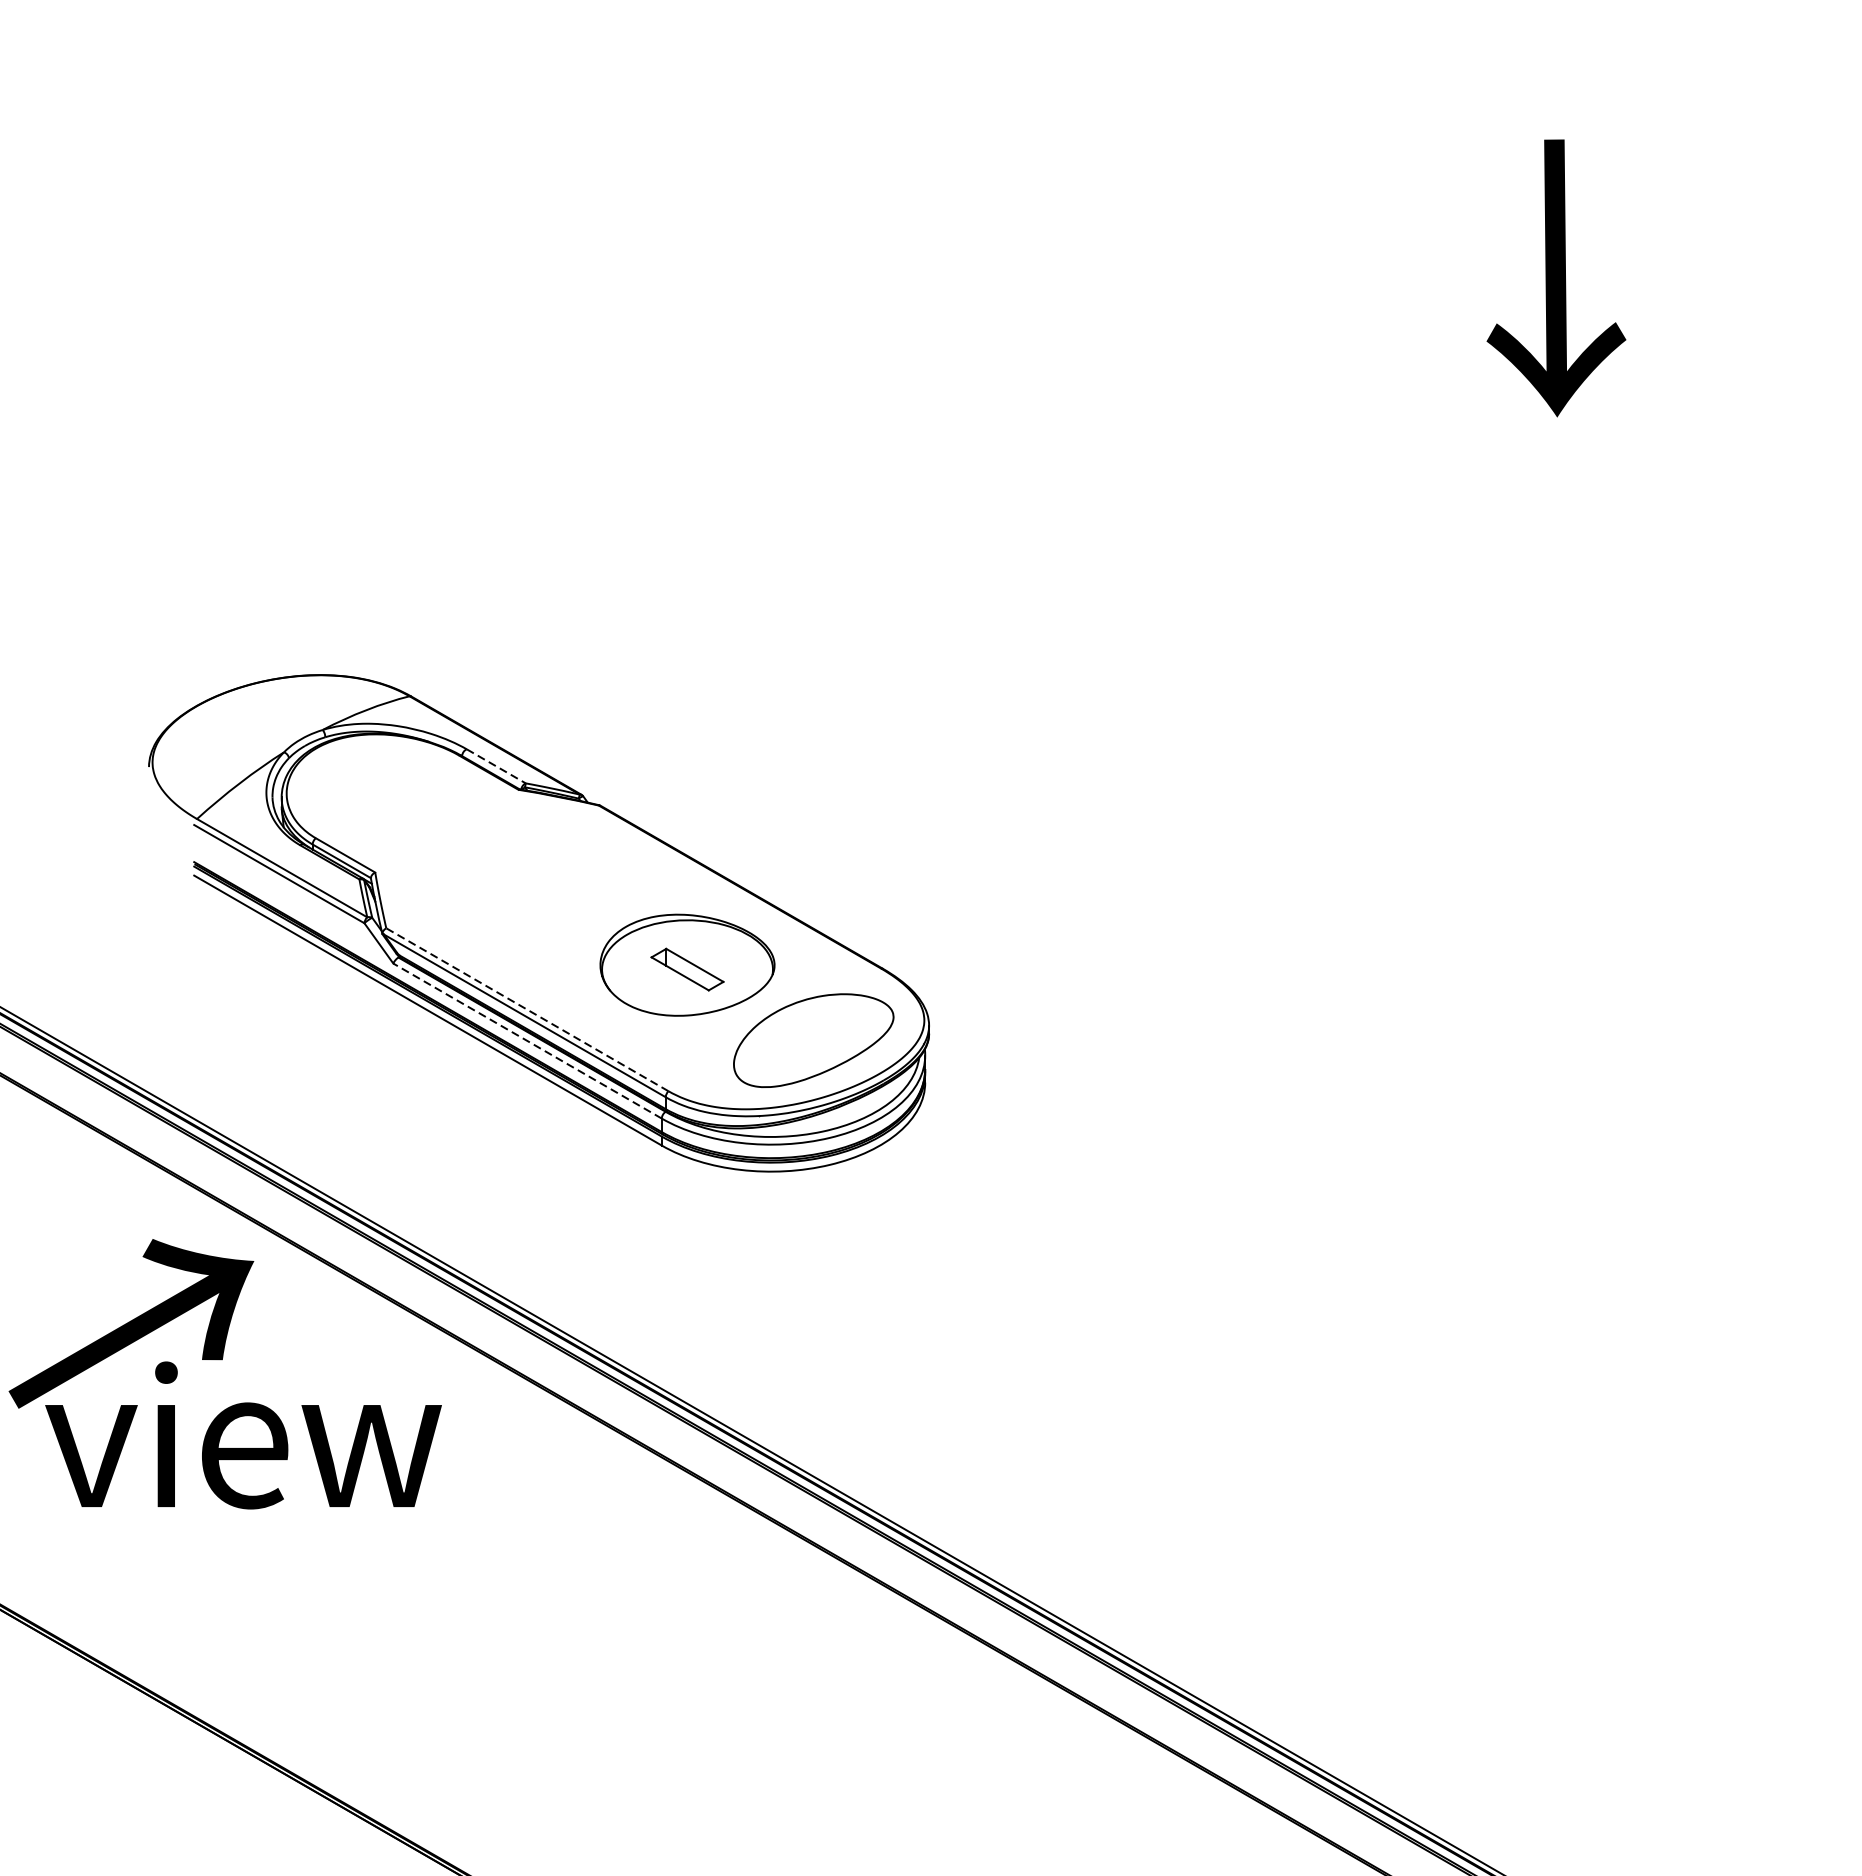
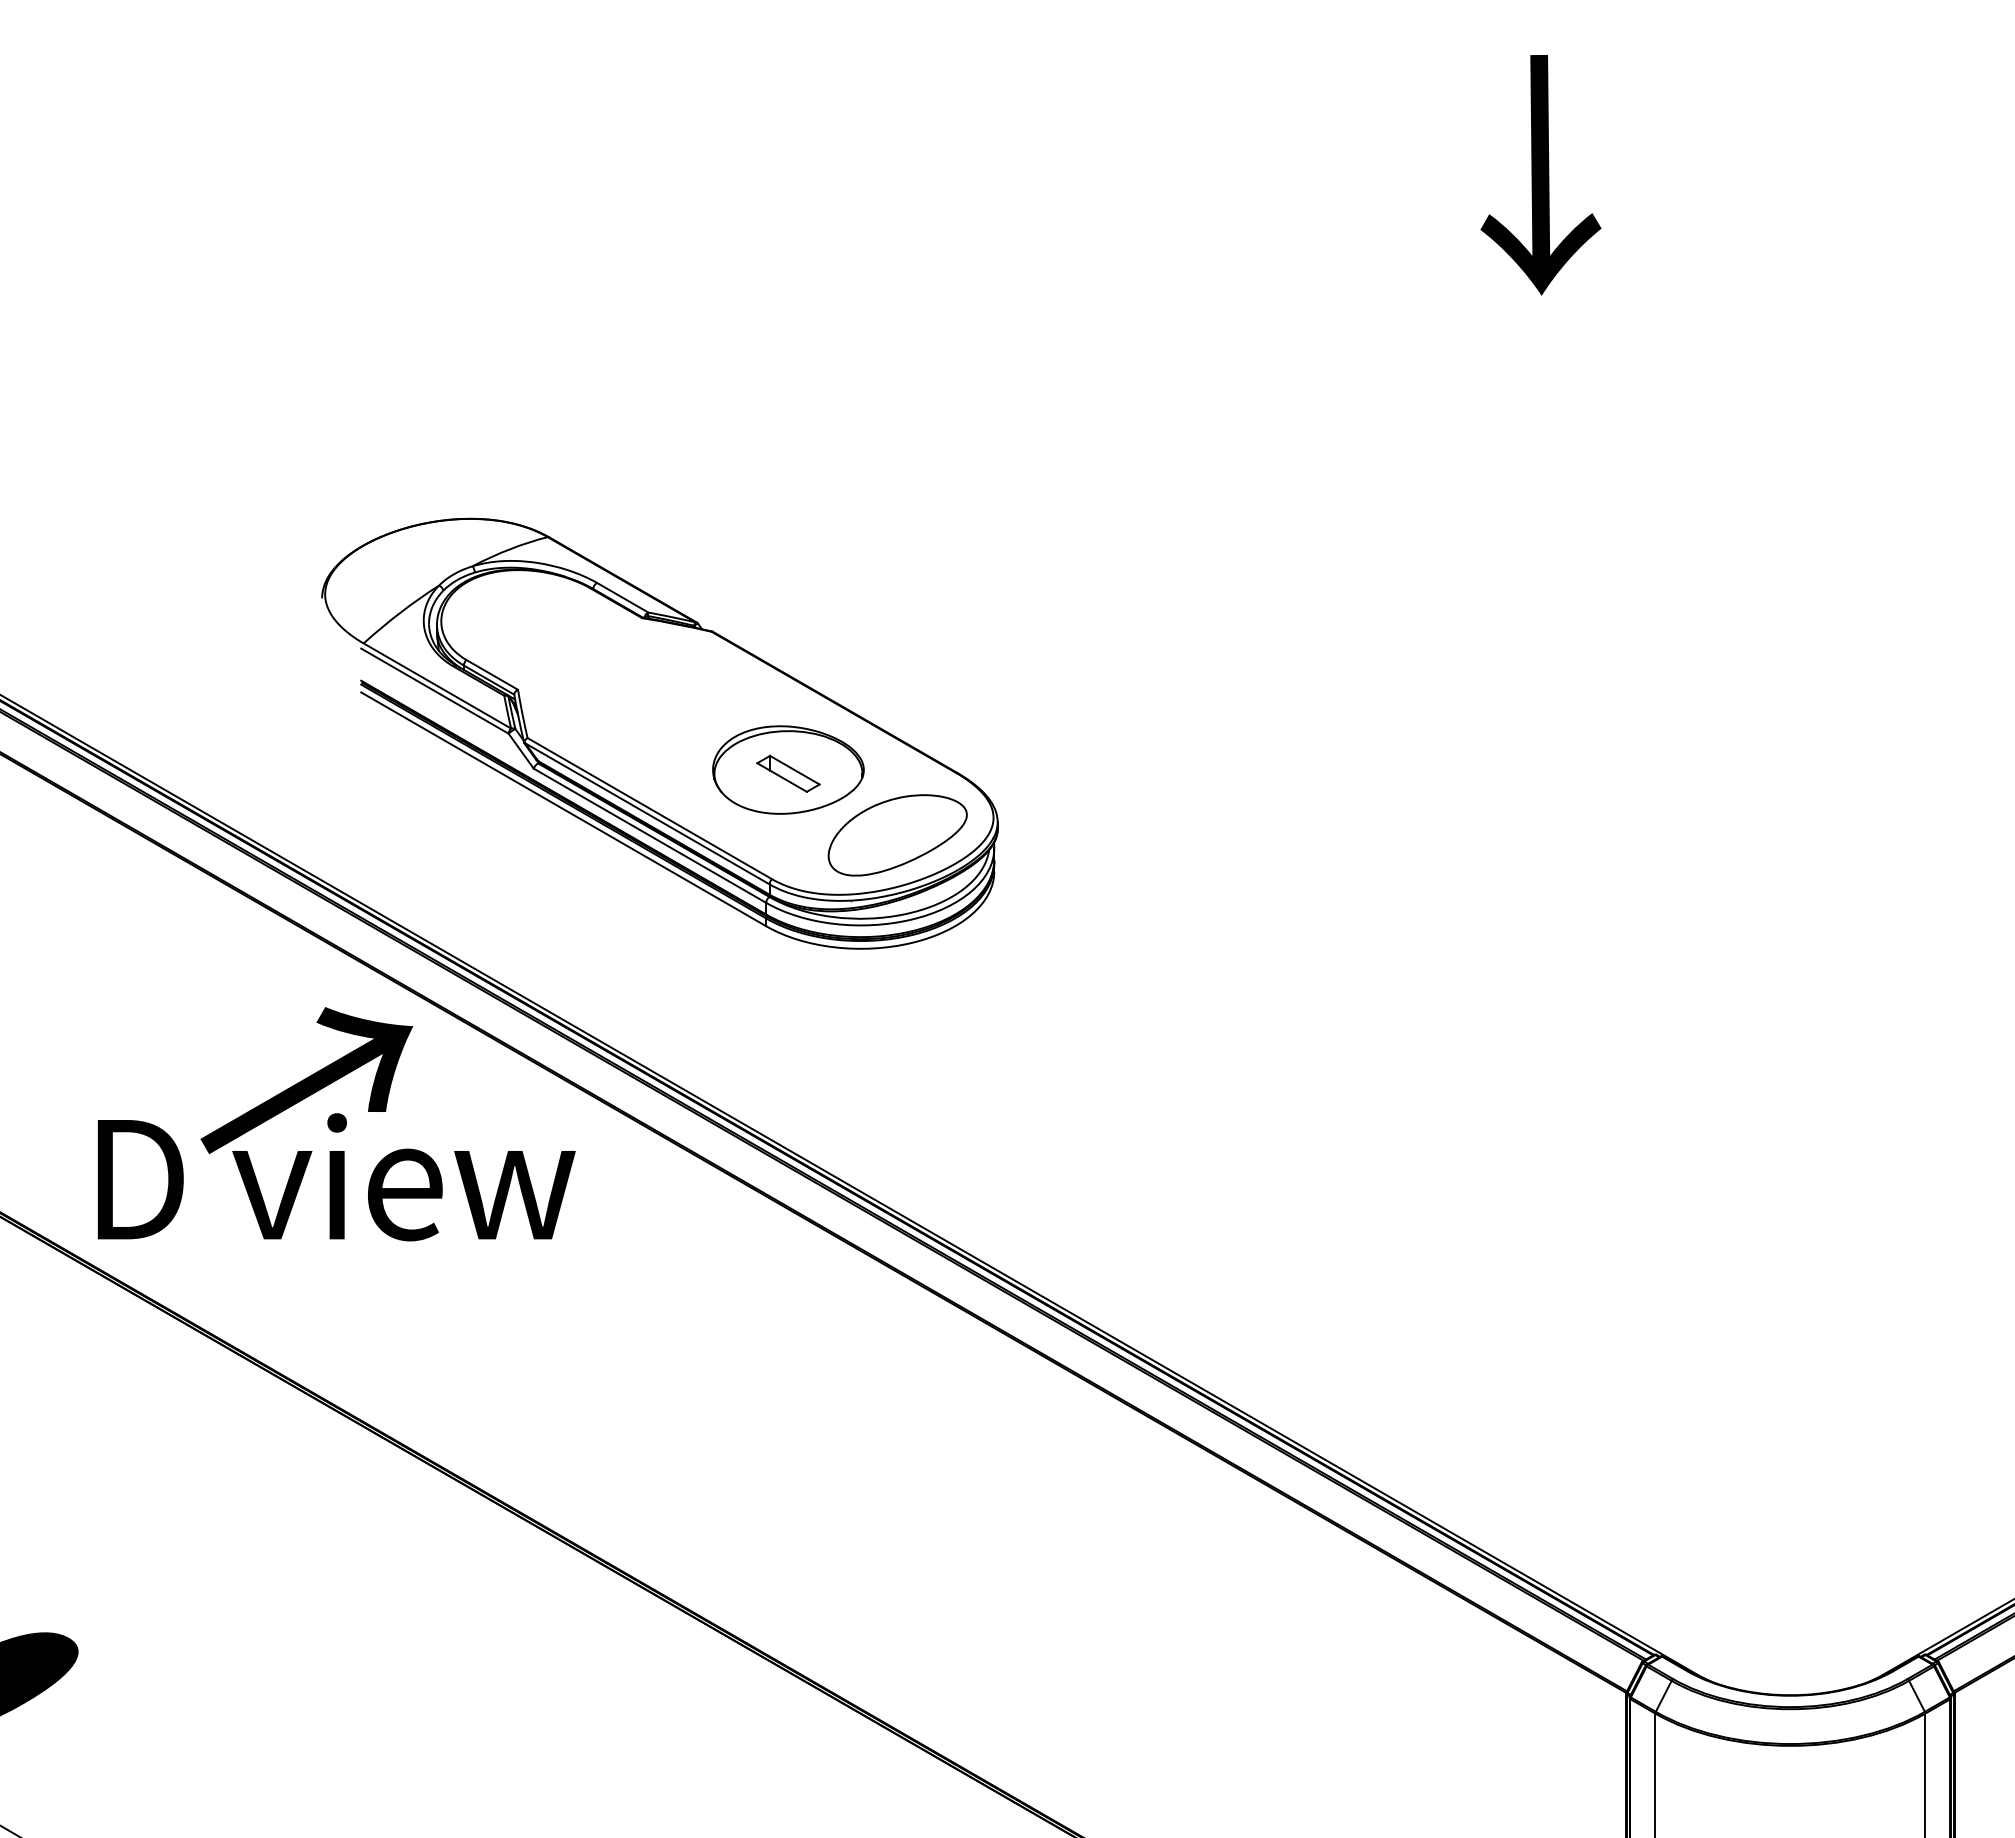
line: (495, 765) -> (622, 597), dashed -> solid
line: (527, 1009) -> (649, 808), dashed -> solid
line: (527, 1040) -> (649, 835), dashed -> solid

